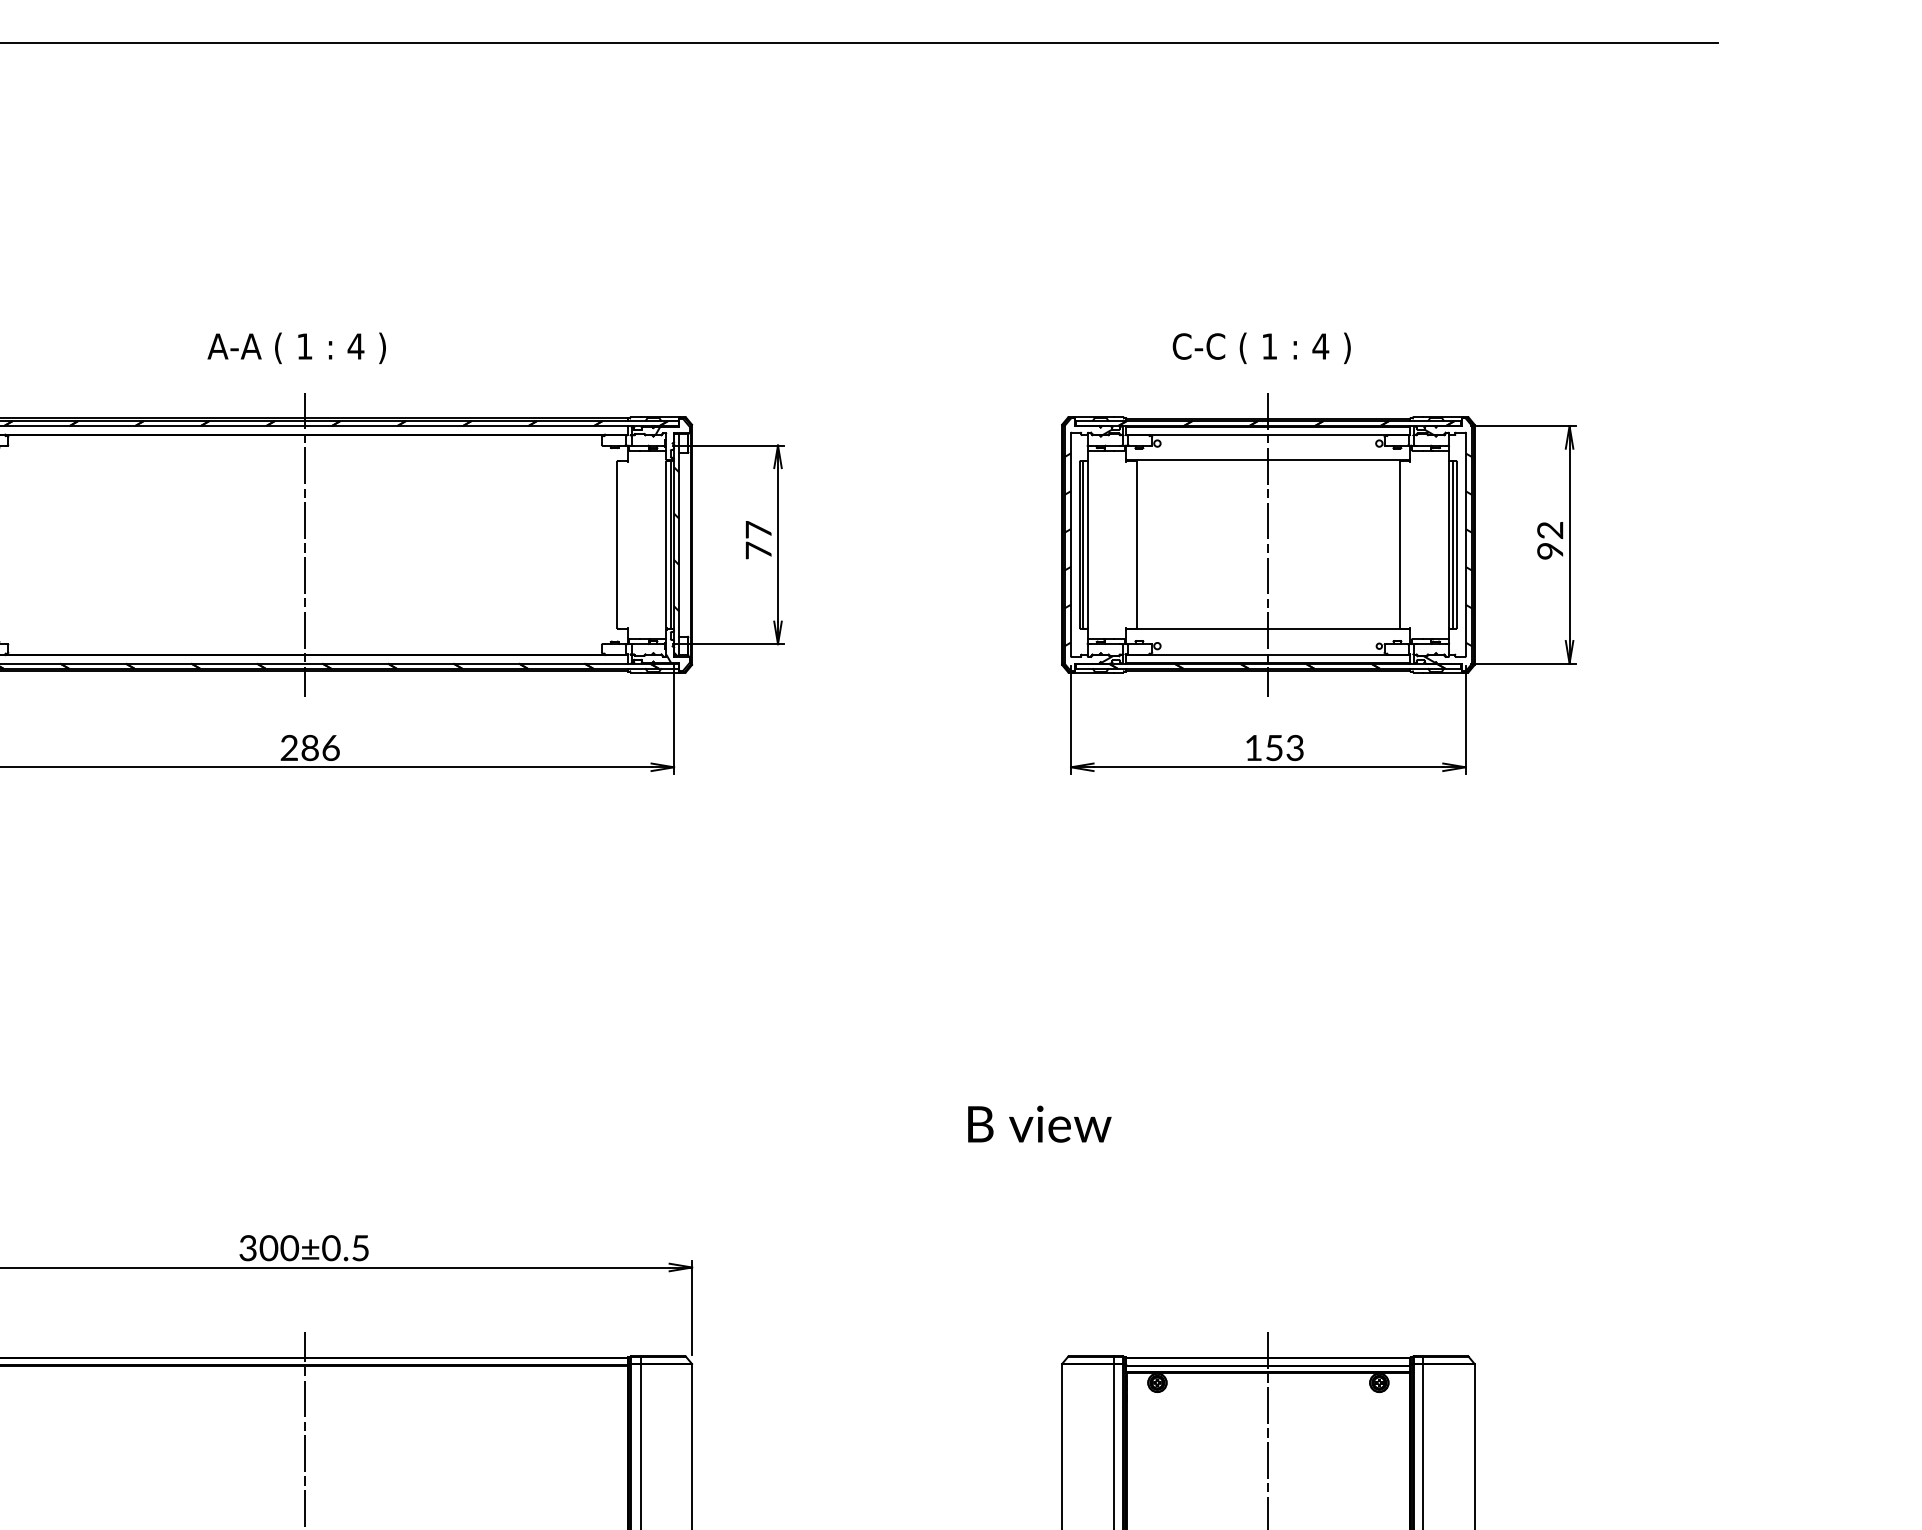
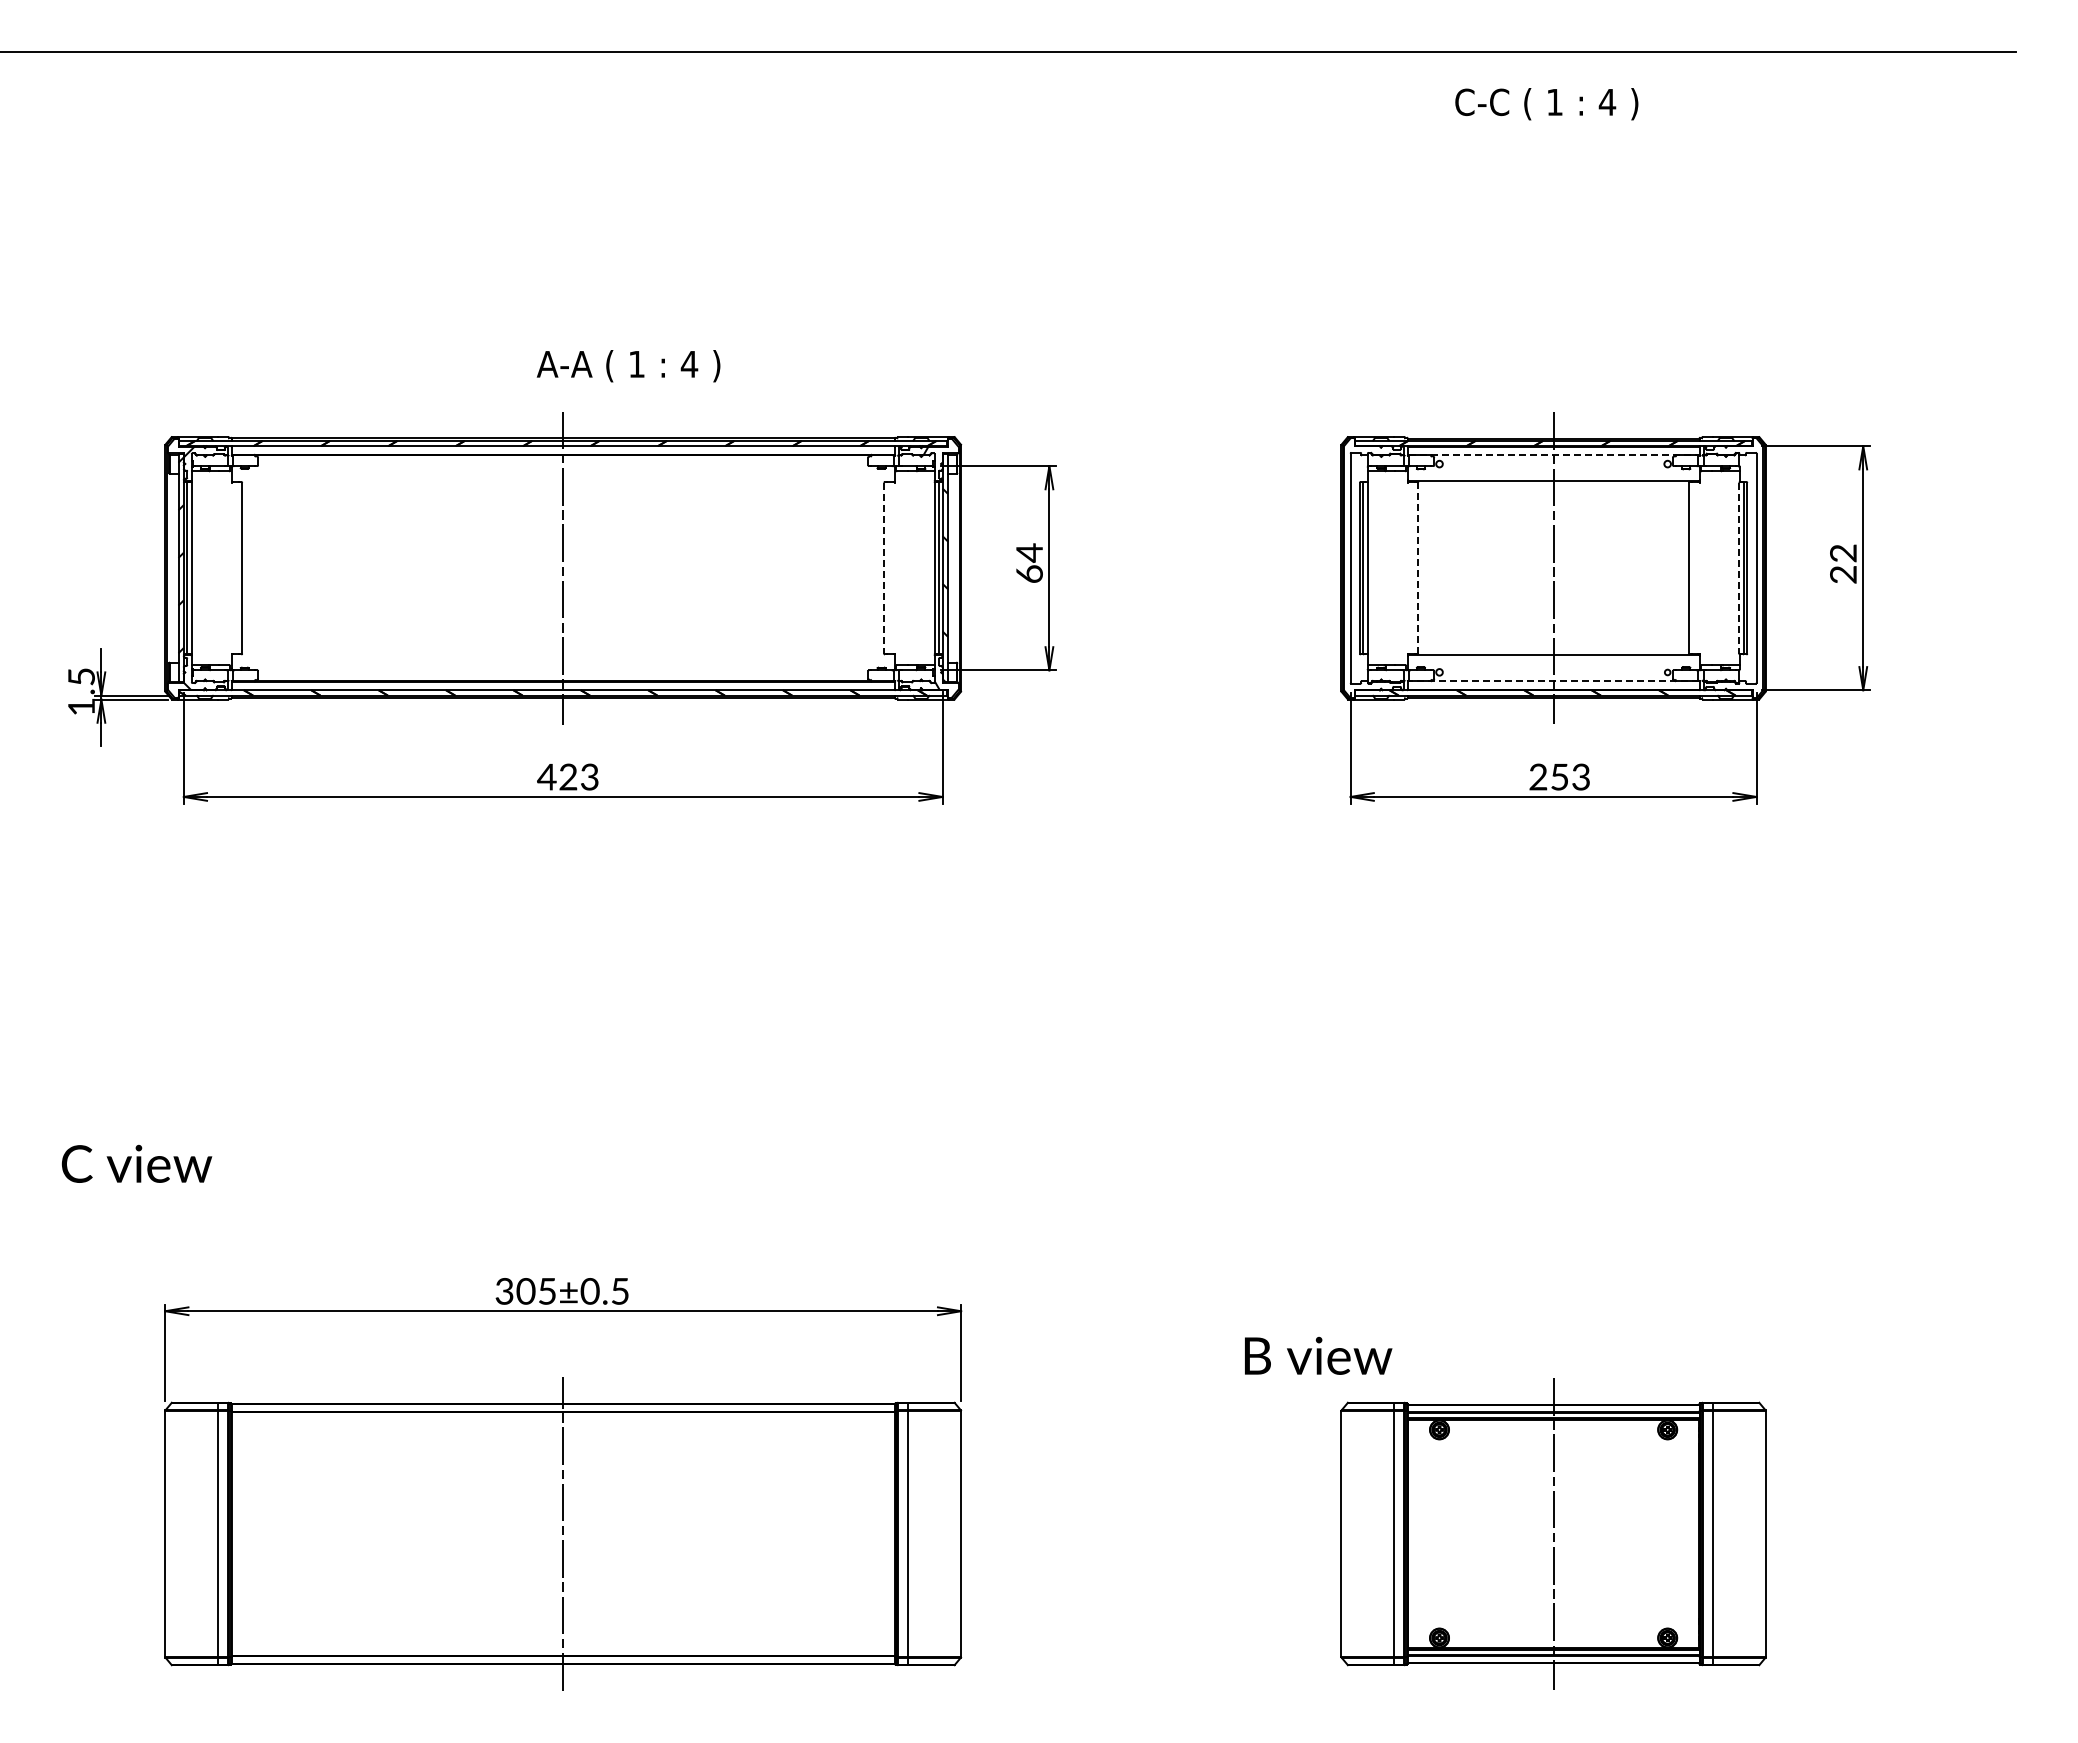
text: (296, 348) -> (628, 366), moved
text: (1261, 348) -> (1546, 104), moved
line: (1268, 435) -> (1553, 455), solid -> dashed
text: (758, 539) -> (1029, 562), 77 -> 64
line: (1136, 544) -> (1418, 567), solid -> dashed
line: (617, 545) -> (884, 568), solid -> dashed
line: (1449, 545) -> (1739, 568), solid -> dashed
hatch: (1088, 546) -> (1368, 569), removed
hatch: (1448, 546) -> (1738, 569), removed
text: (1550, 550) -> (1843, 574), 92 -> 22
line: (1268, 654) -> (1553, 680), solid -> dashed
text: (309, 747) -> (567, 776), 286 -> 423
text: (1253, 747) -> (1538, 776), 153 -> 253
text: (1039, 1123) -> (1318, 1355), moved
text: (288, 1248) -> (546, 1291), 300±0.5 -> 305±0.5

